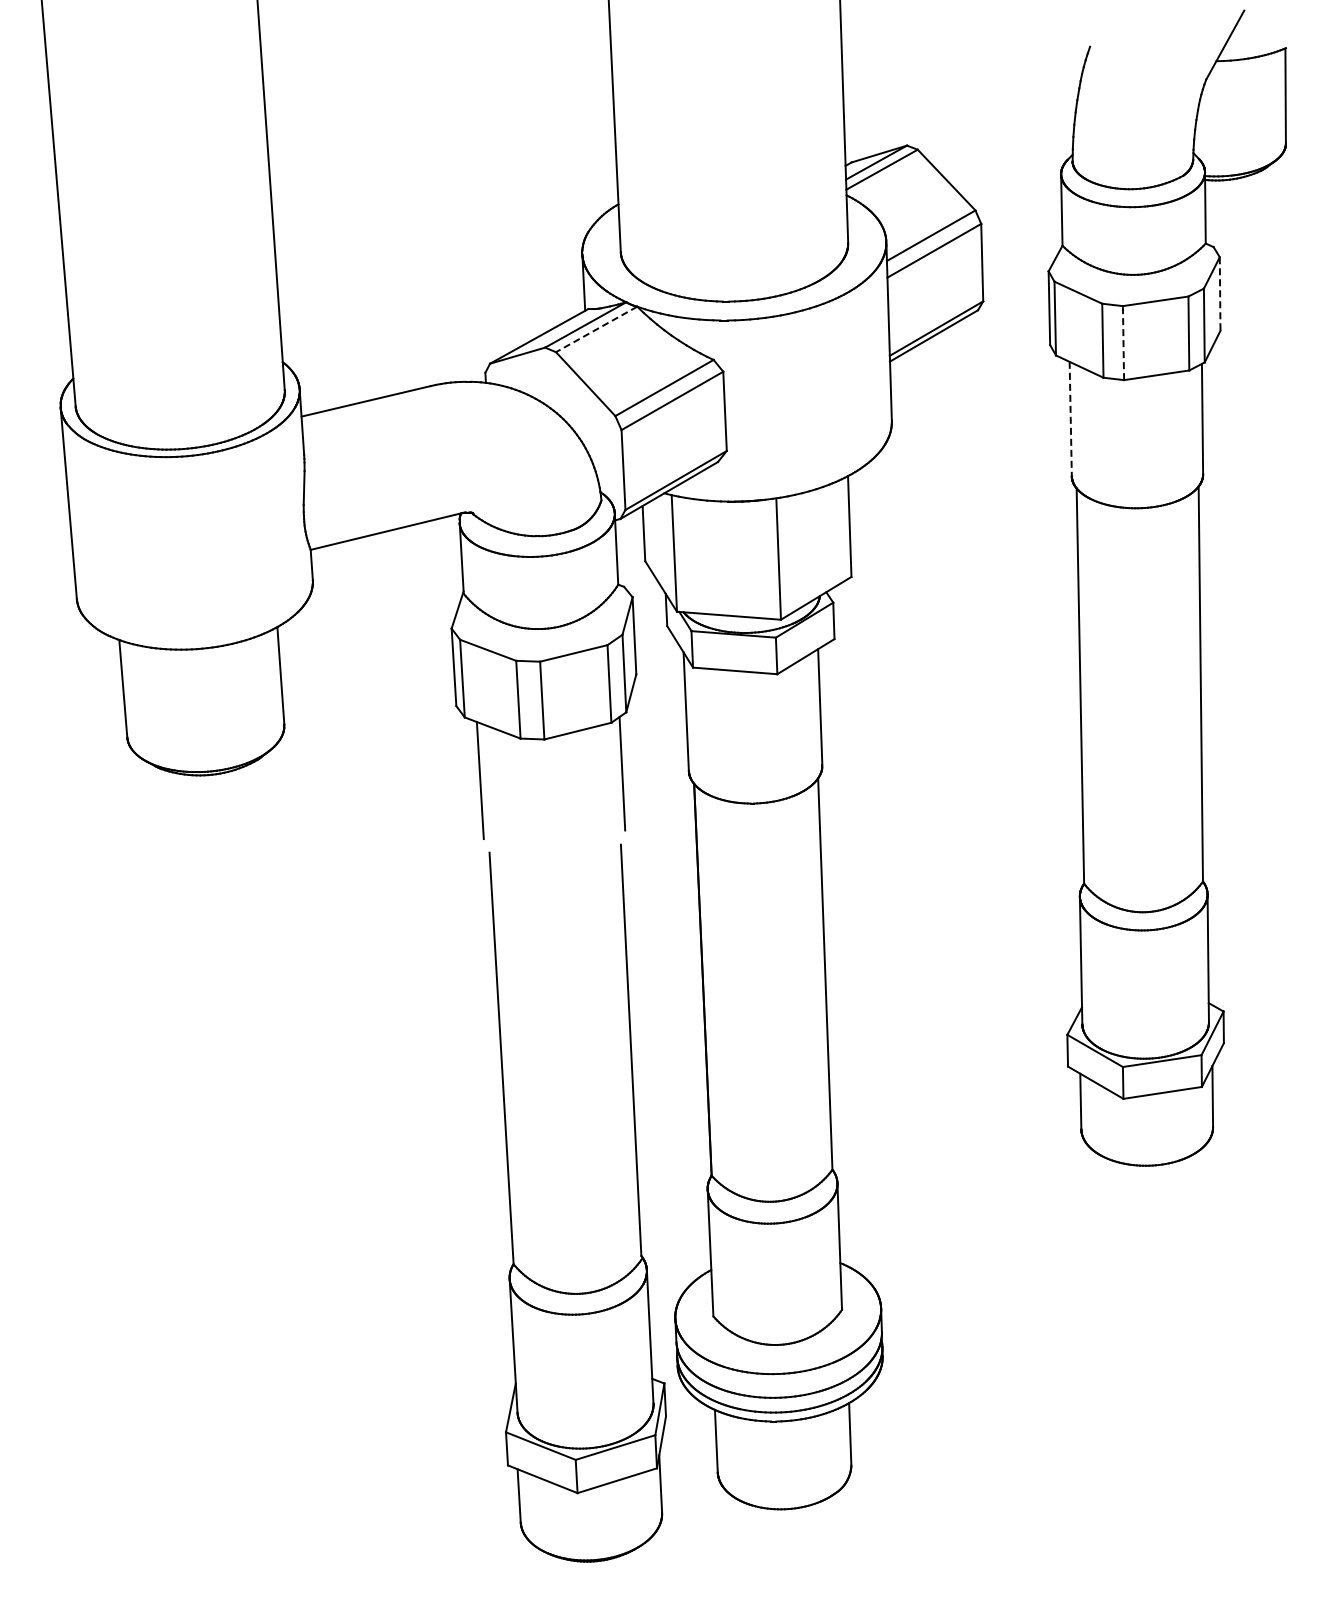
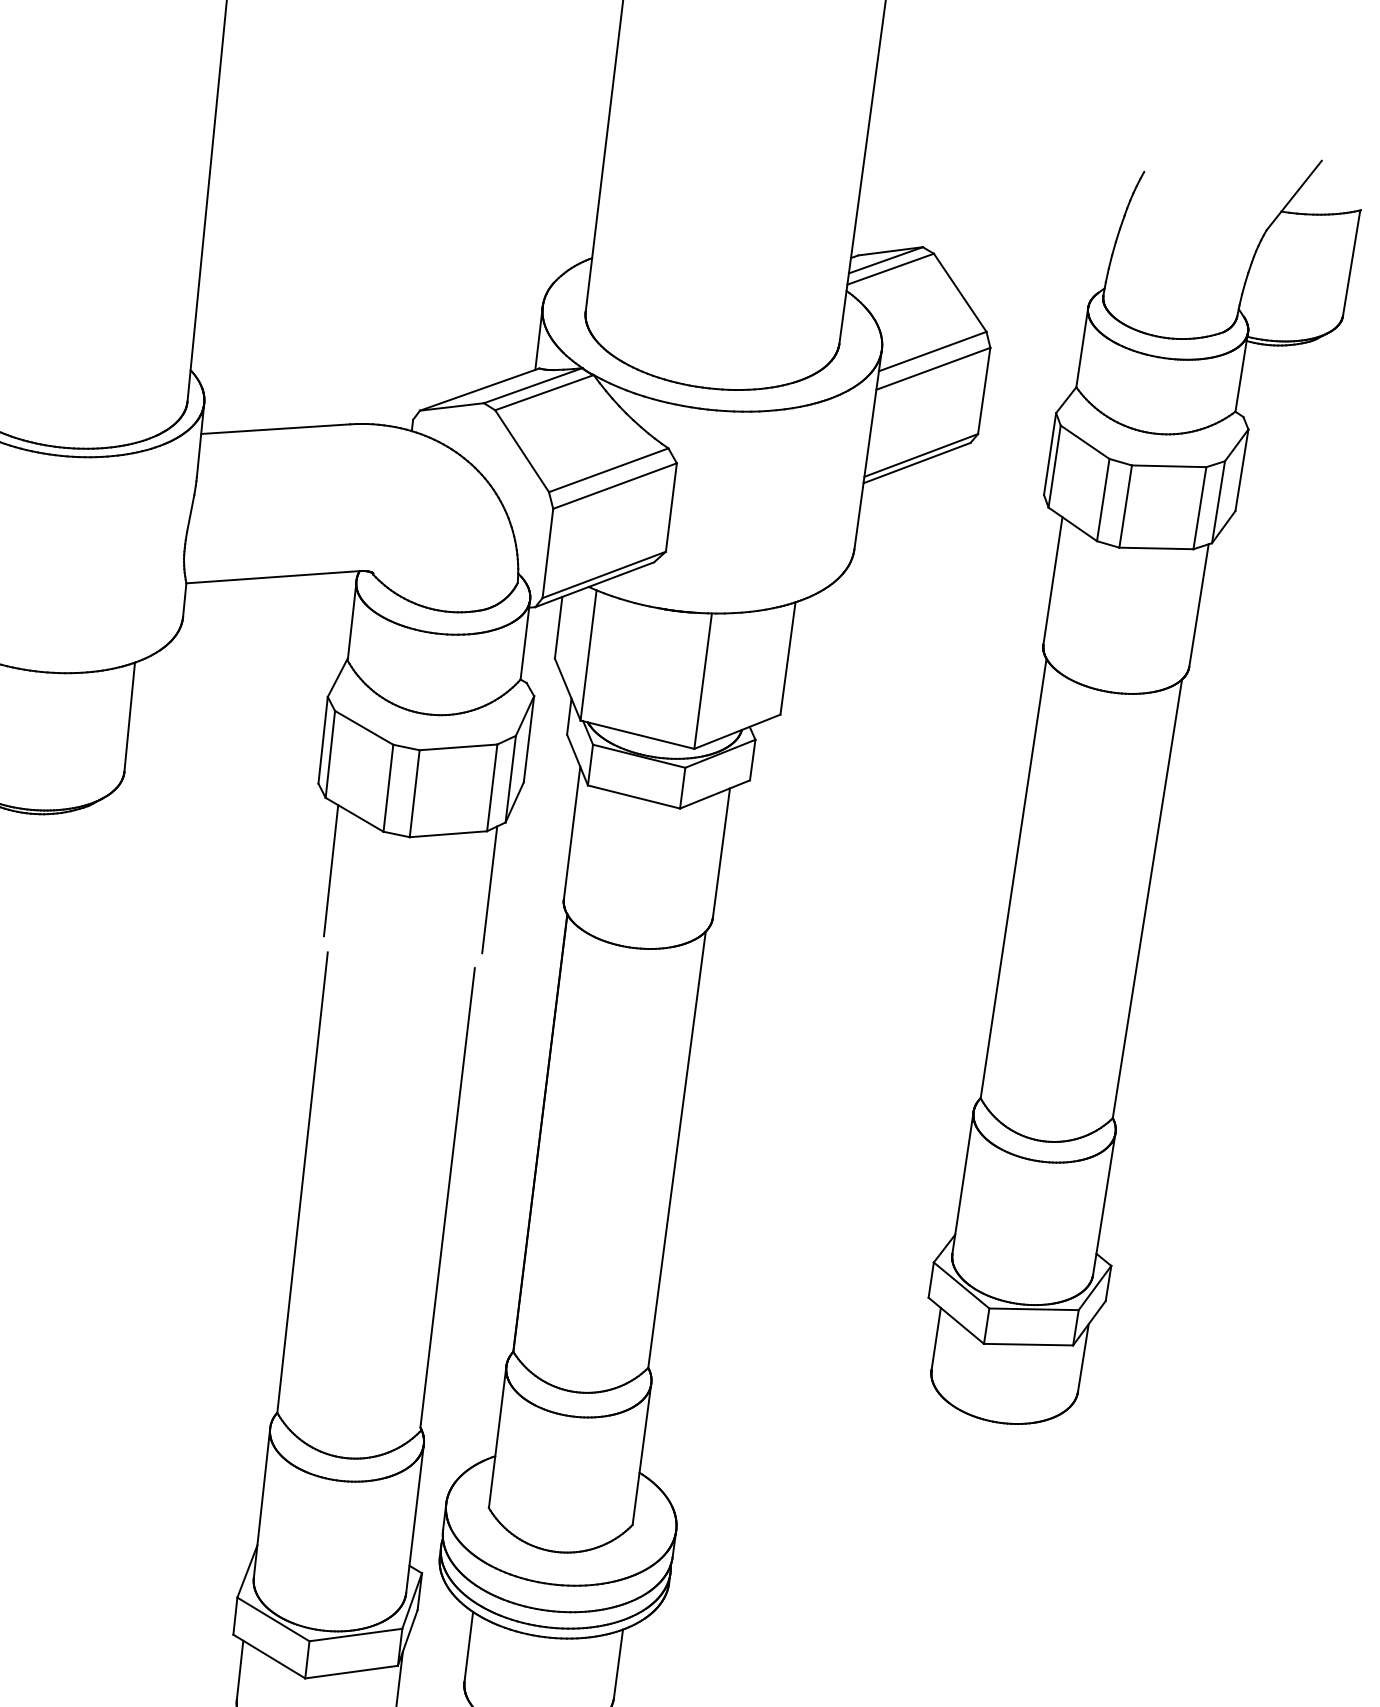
line: (1220, 294) -> (1242, 470), dashed -> solid
line: (596, 329) -> (544, 392), dashed -> solid
line: (1123, 342) -> (1125, 505), dashed -> solid
line: (1070, 419) -> (1052, 581), dashed -> solid

